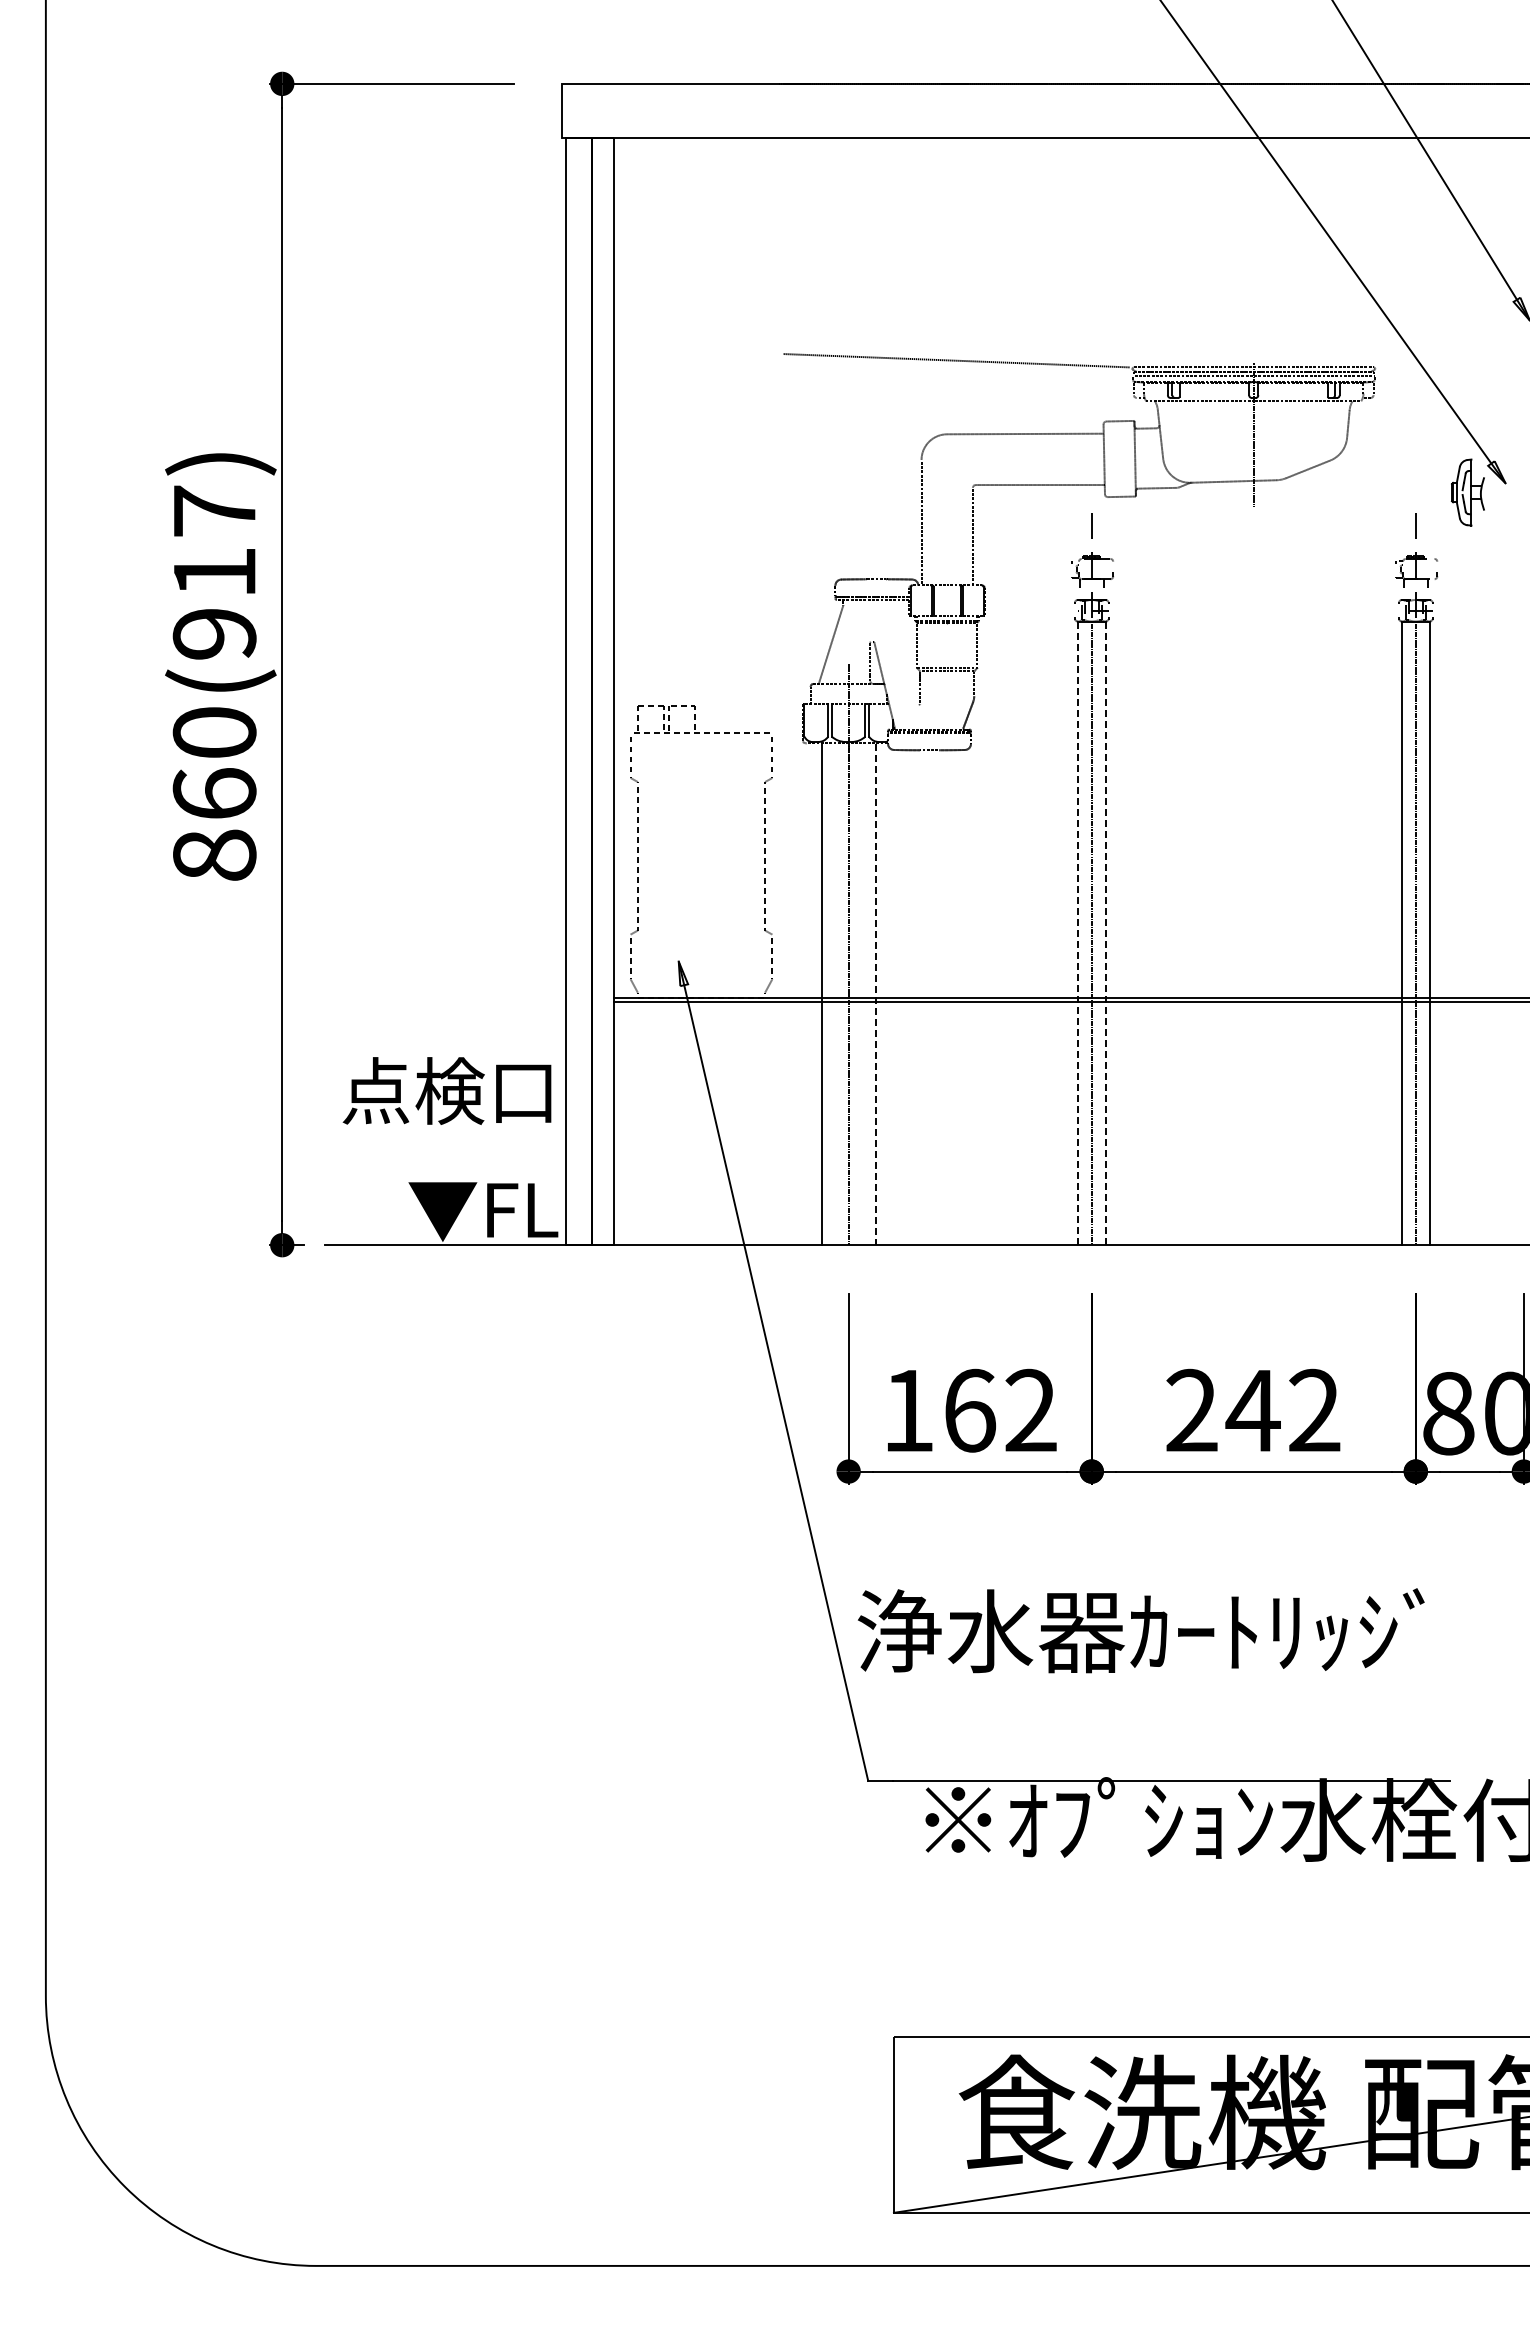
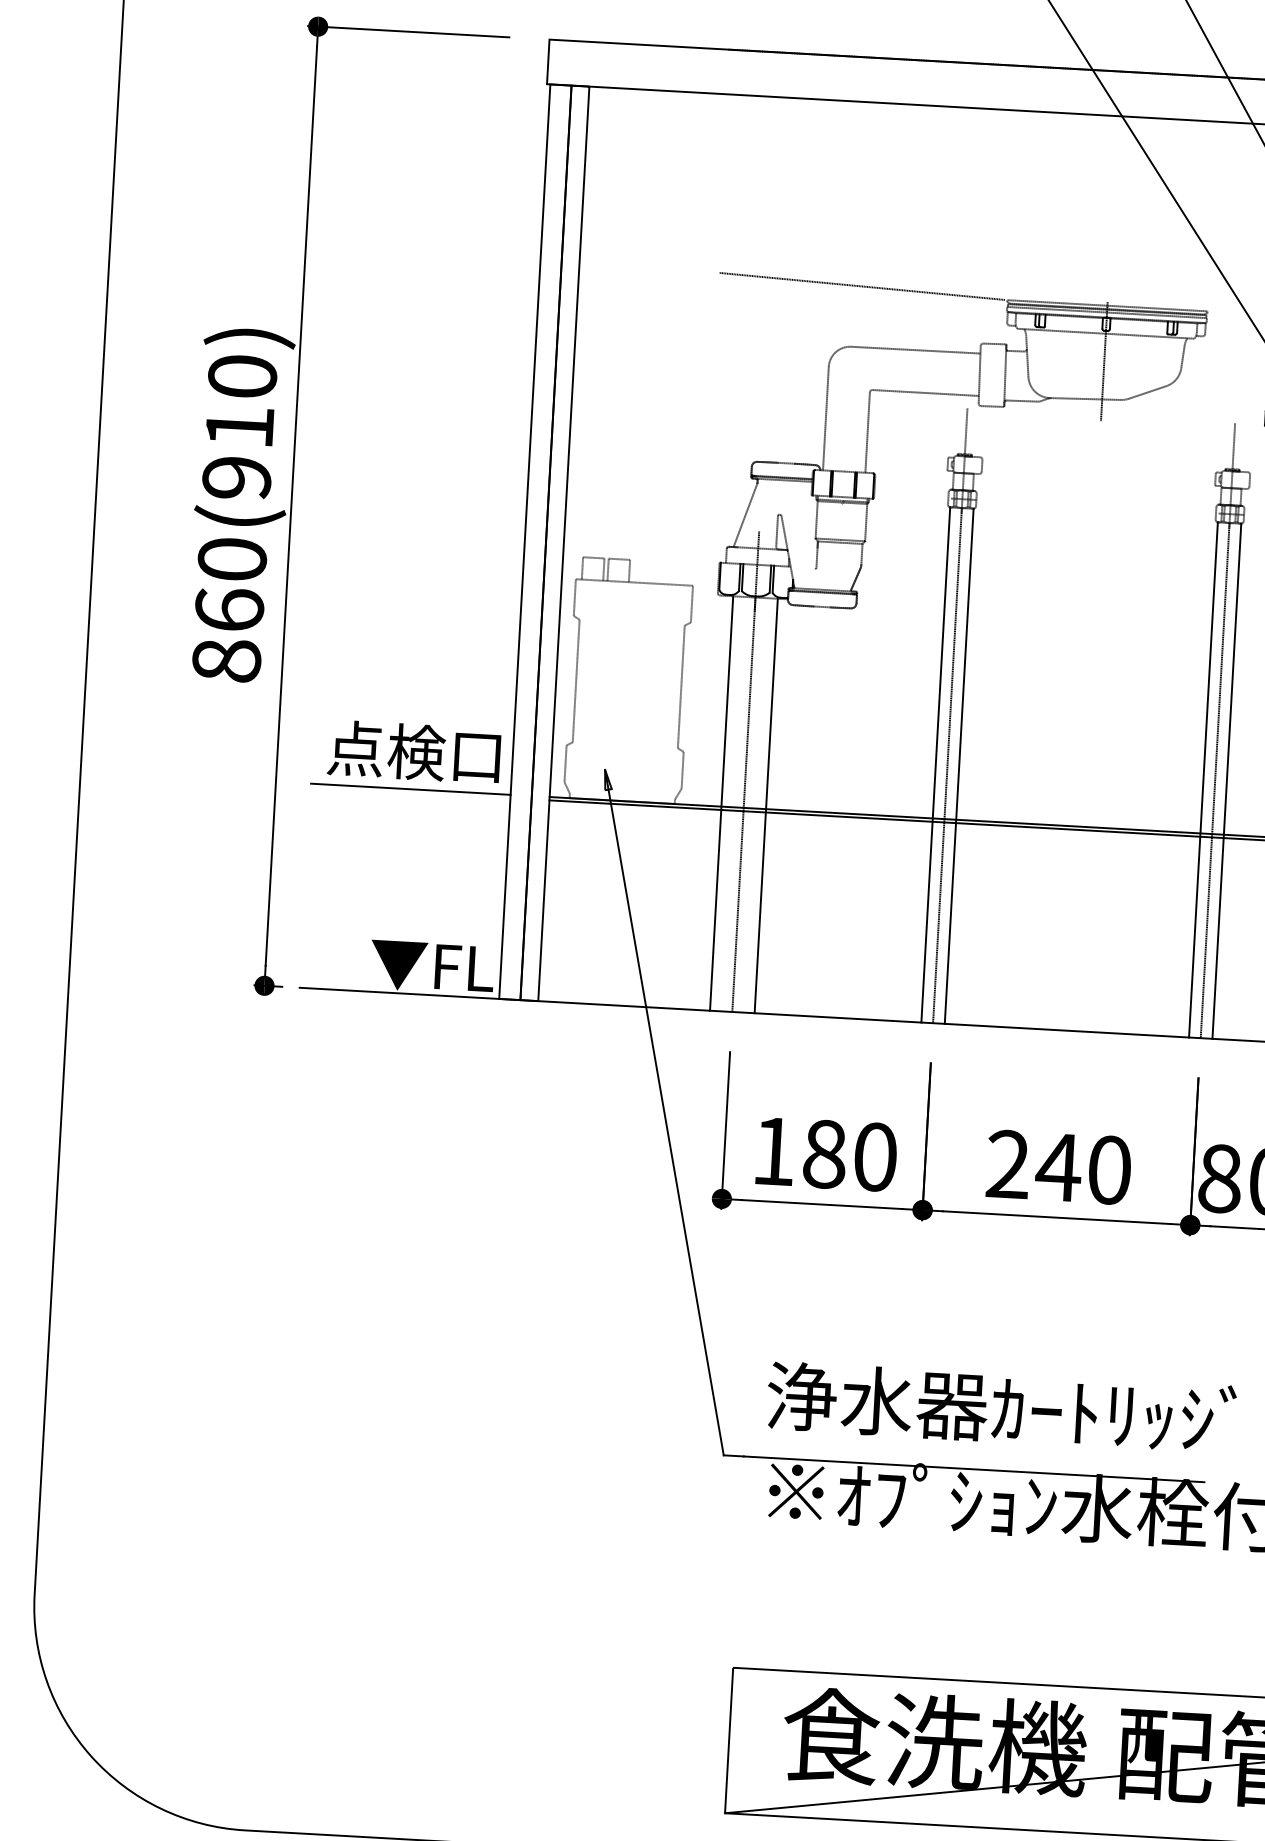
text: (214, 510) -> (242, 375), 860(917) -> 860(910)
line: (1077, 933) -> (935, 765), dashed -> solid
line: (1105, 933) -> (958, 766), dashed -> solid
line: (875, 994) -> (766, 806), dashed -> solid
line: (445, 998) -> (410, 789), added
text: (446, 1090) -> (413, 751), moved
text: (1000, 1410) -> (850, 1155), 162 -> 180
text: (1314, 1410) -> (1109, 1170), 242 -> 240
text: (1141, 1630) -> (1001, 1407), moved

